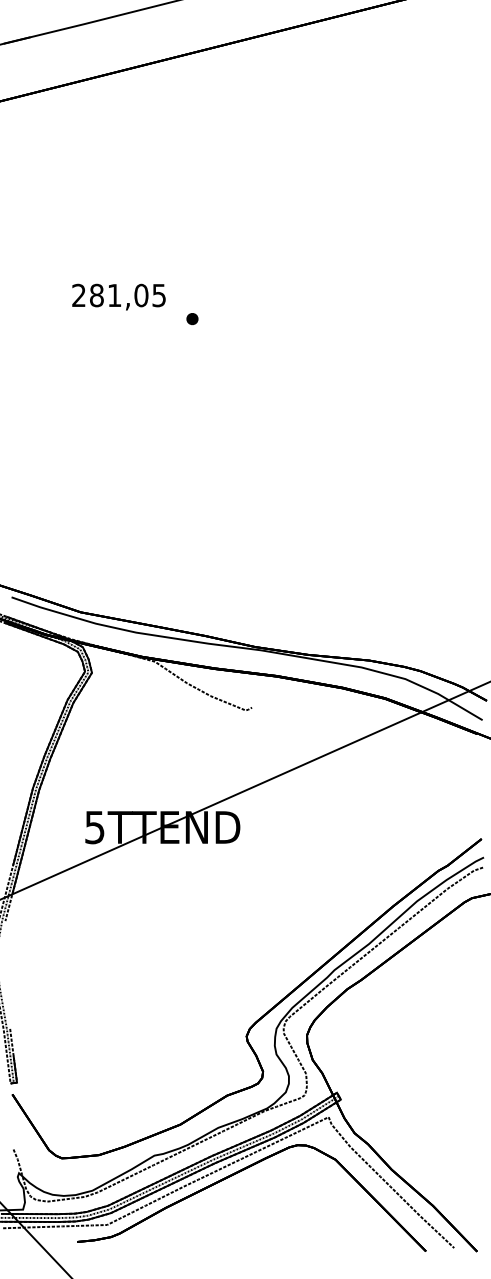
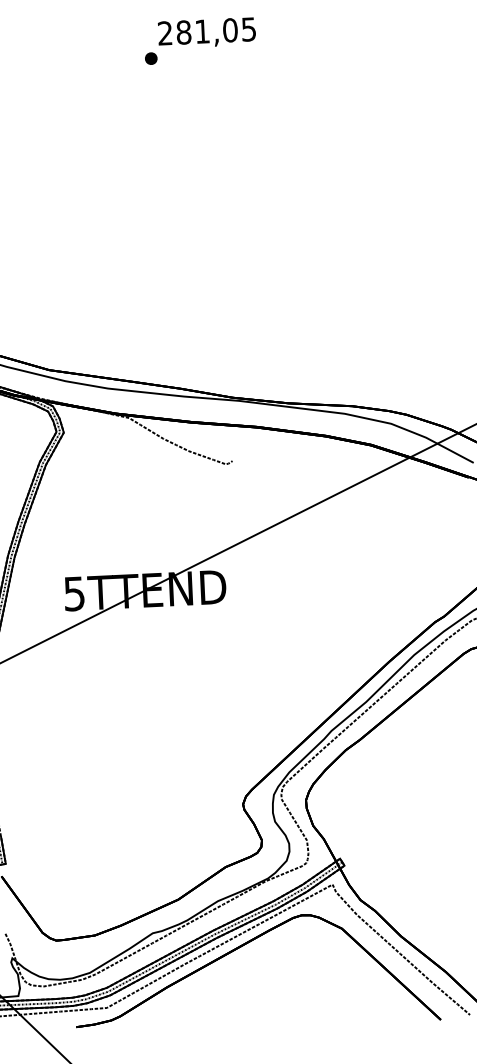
text: (118, 296) -> (206, 32), moved

